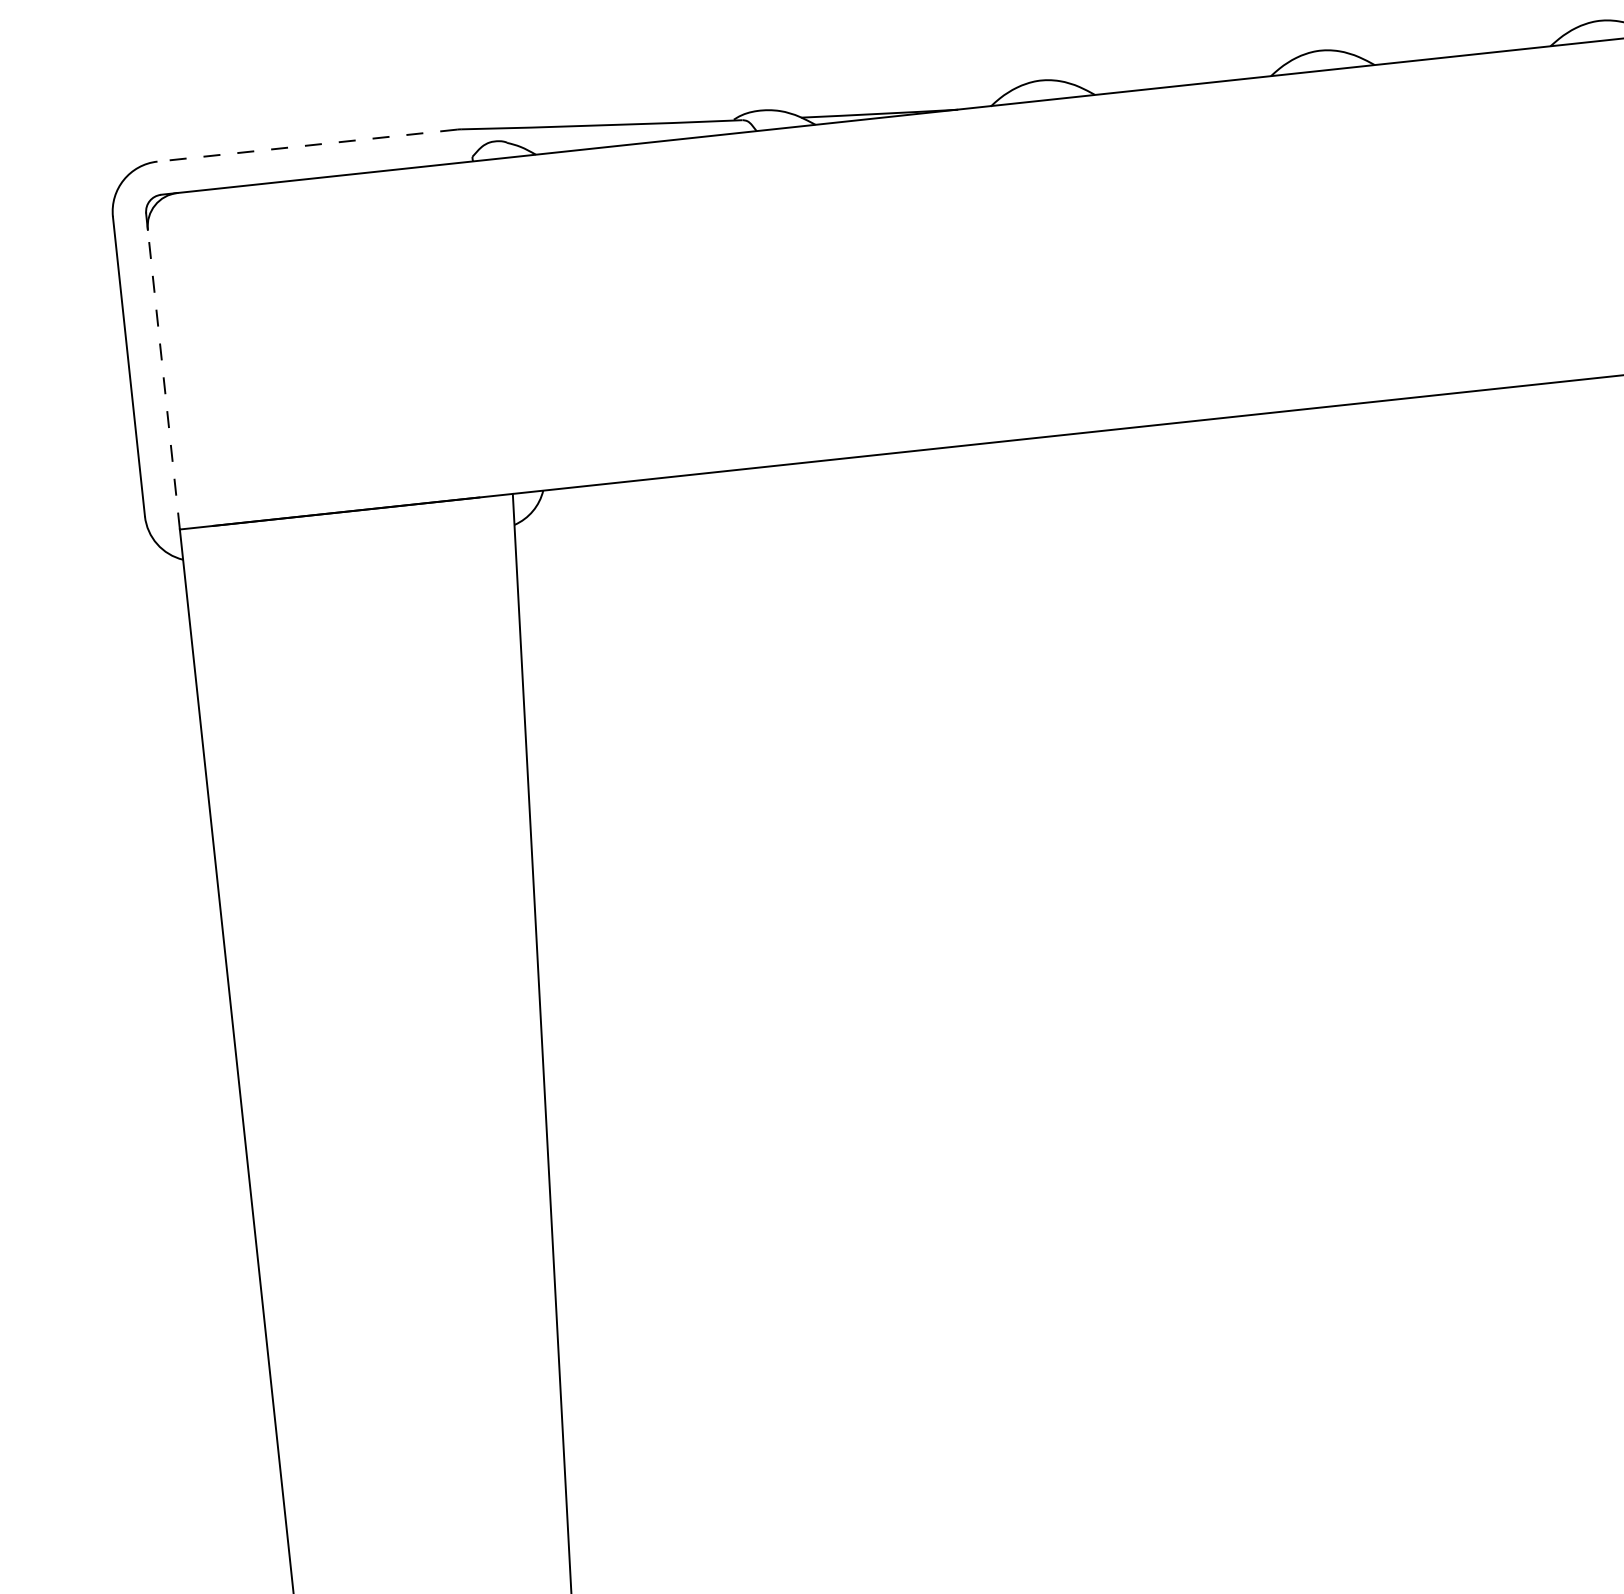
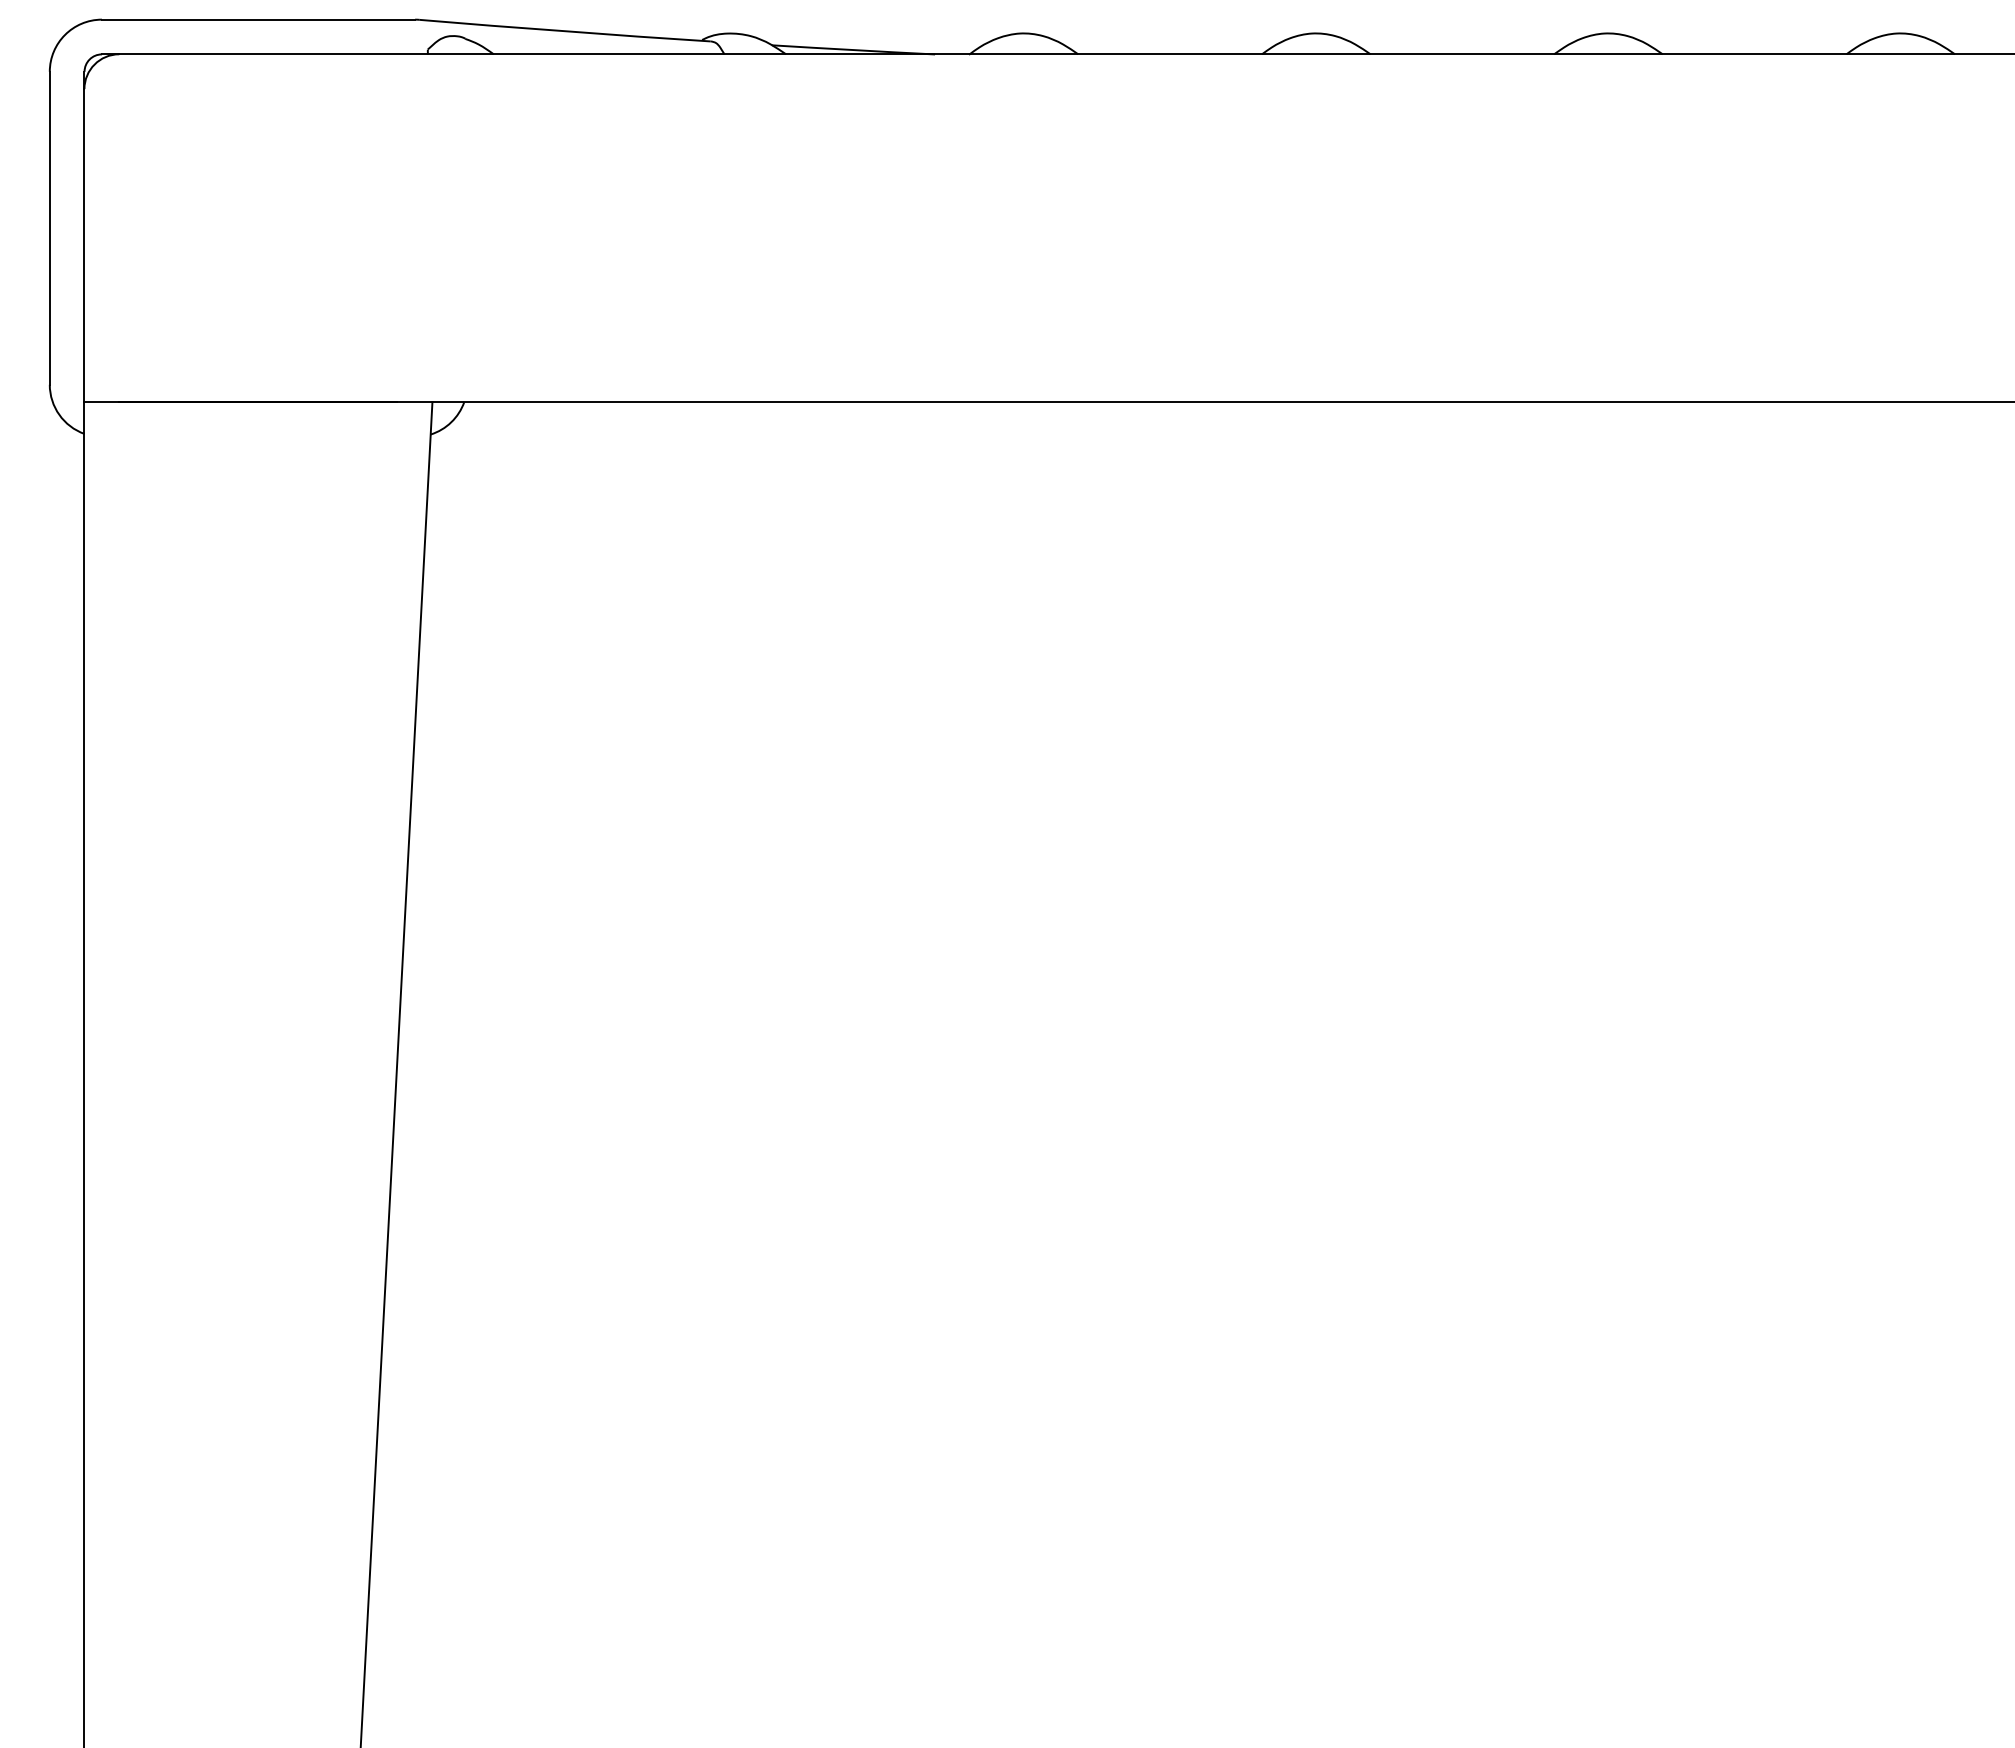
line: (307, 145) -> (258, 19), dashed -> solid
line: (163, 379) -> (84, 245), dashed -> solid

